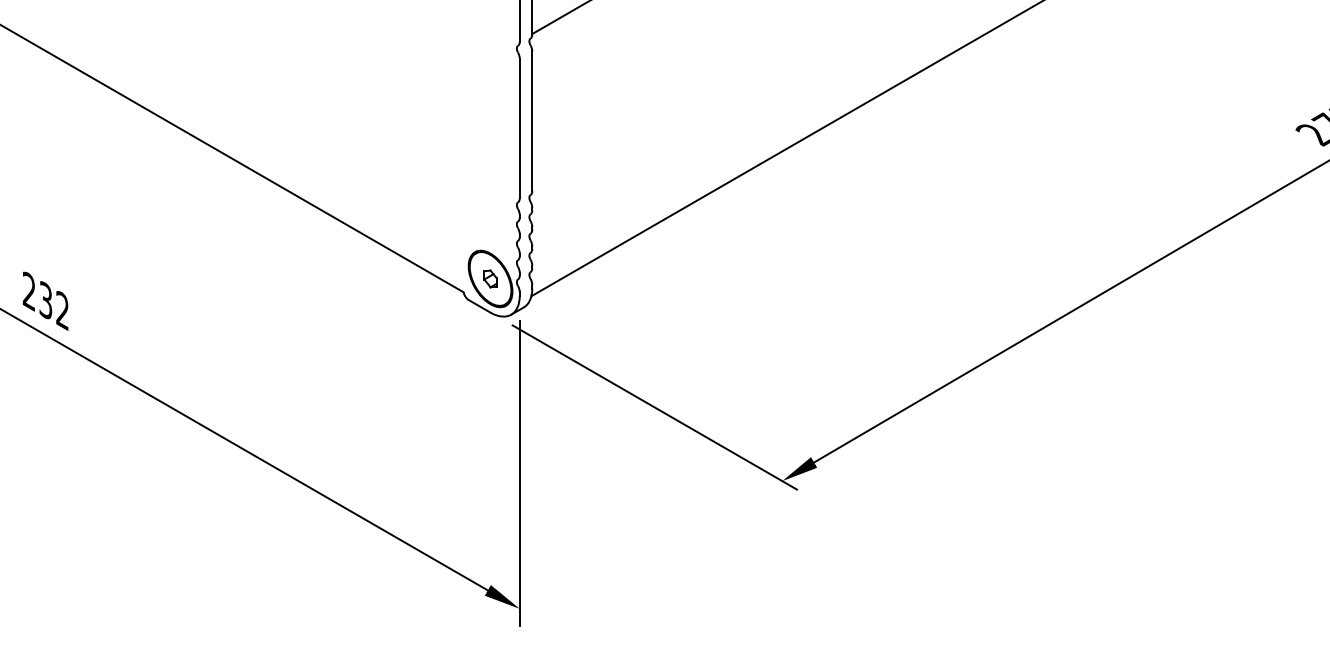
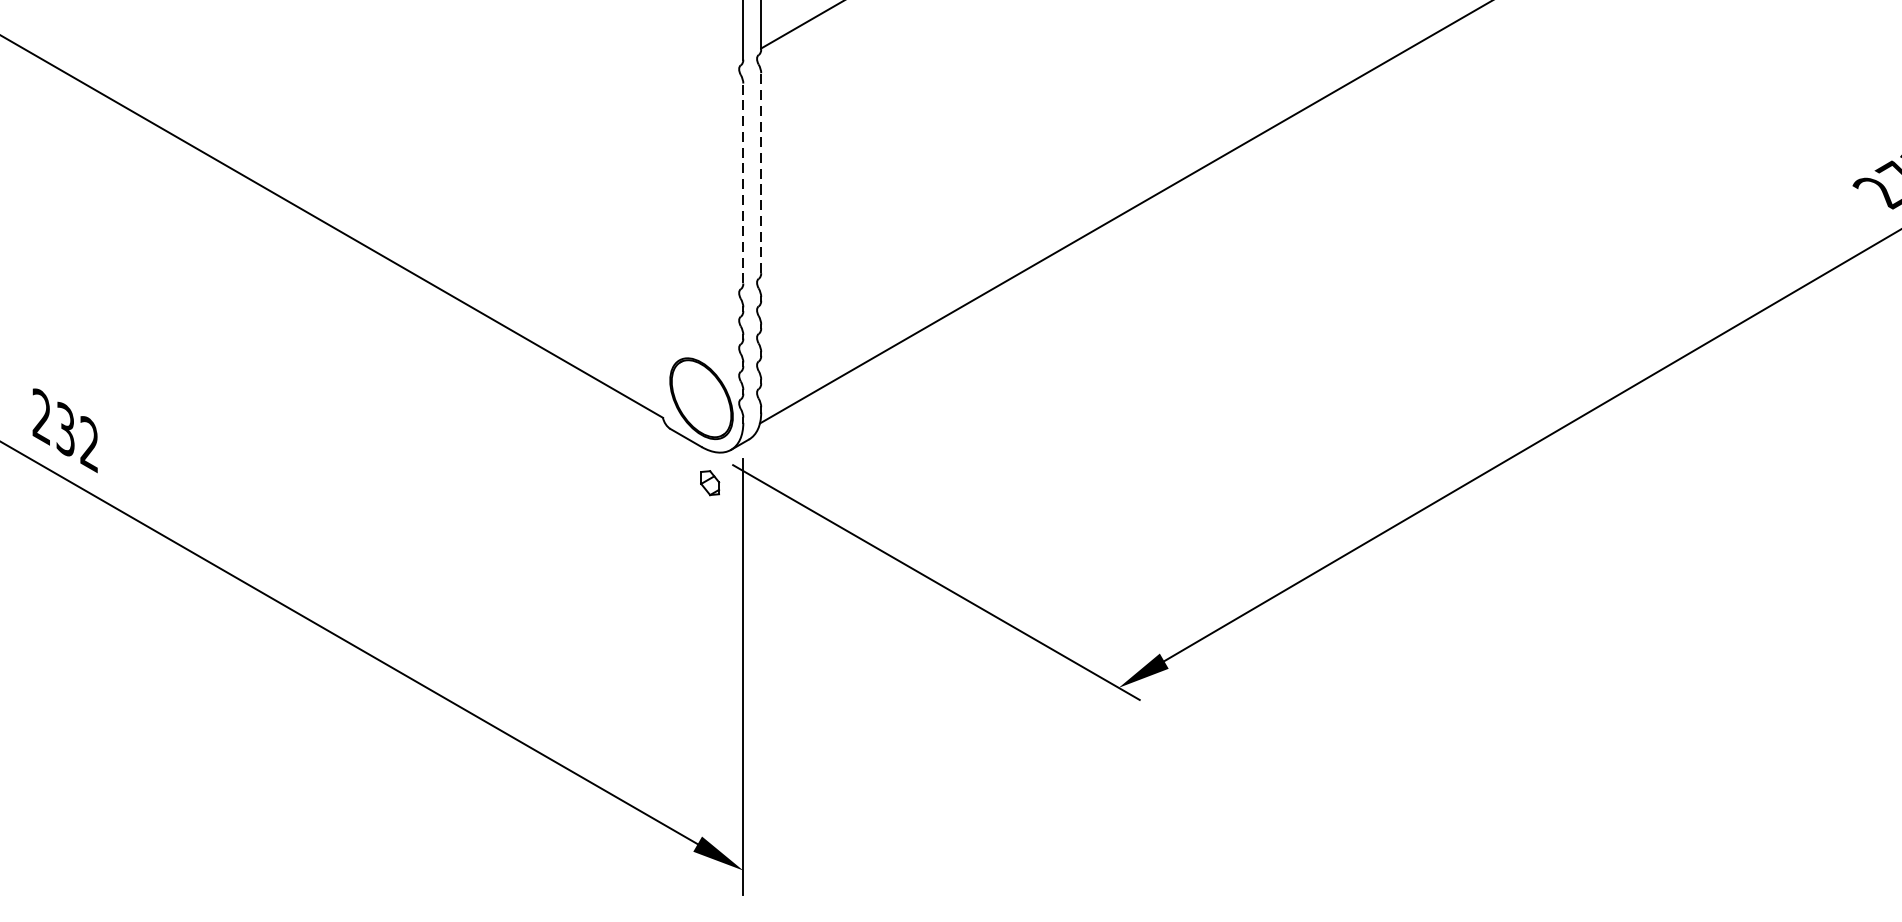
line: (532, 121) -> (761, 173), solid -> dashed
line: (519, 128) -> (742, 183), solid -> dashed
part: (490, 278) -> (710, 482), moved

